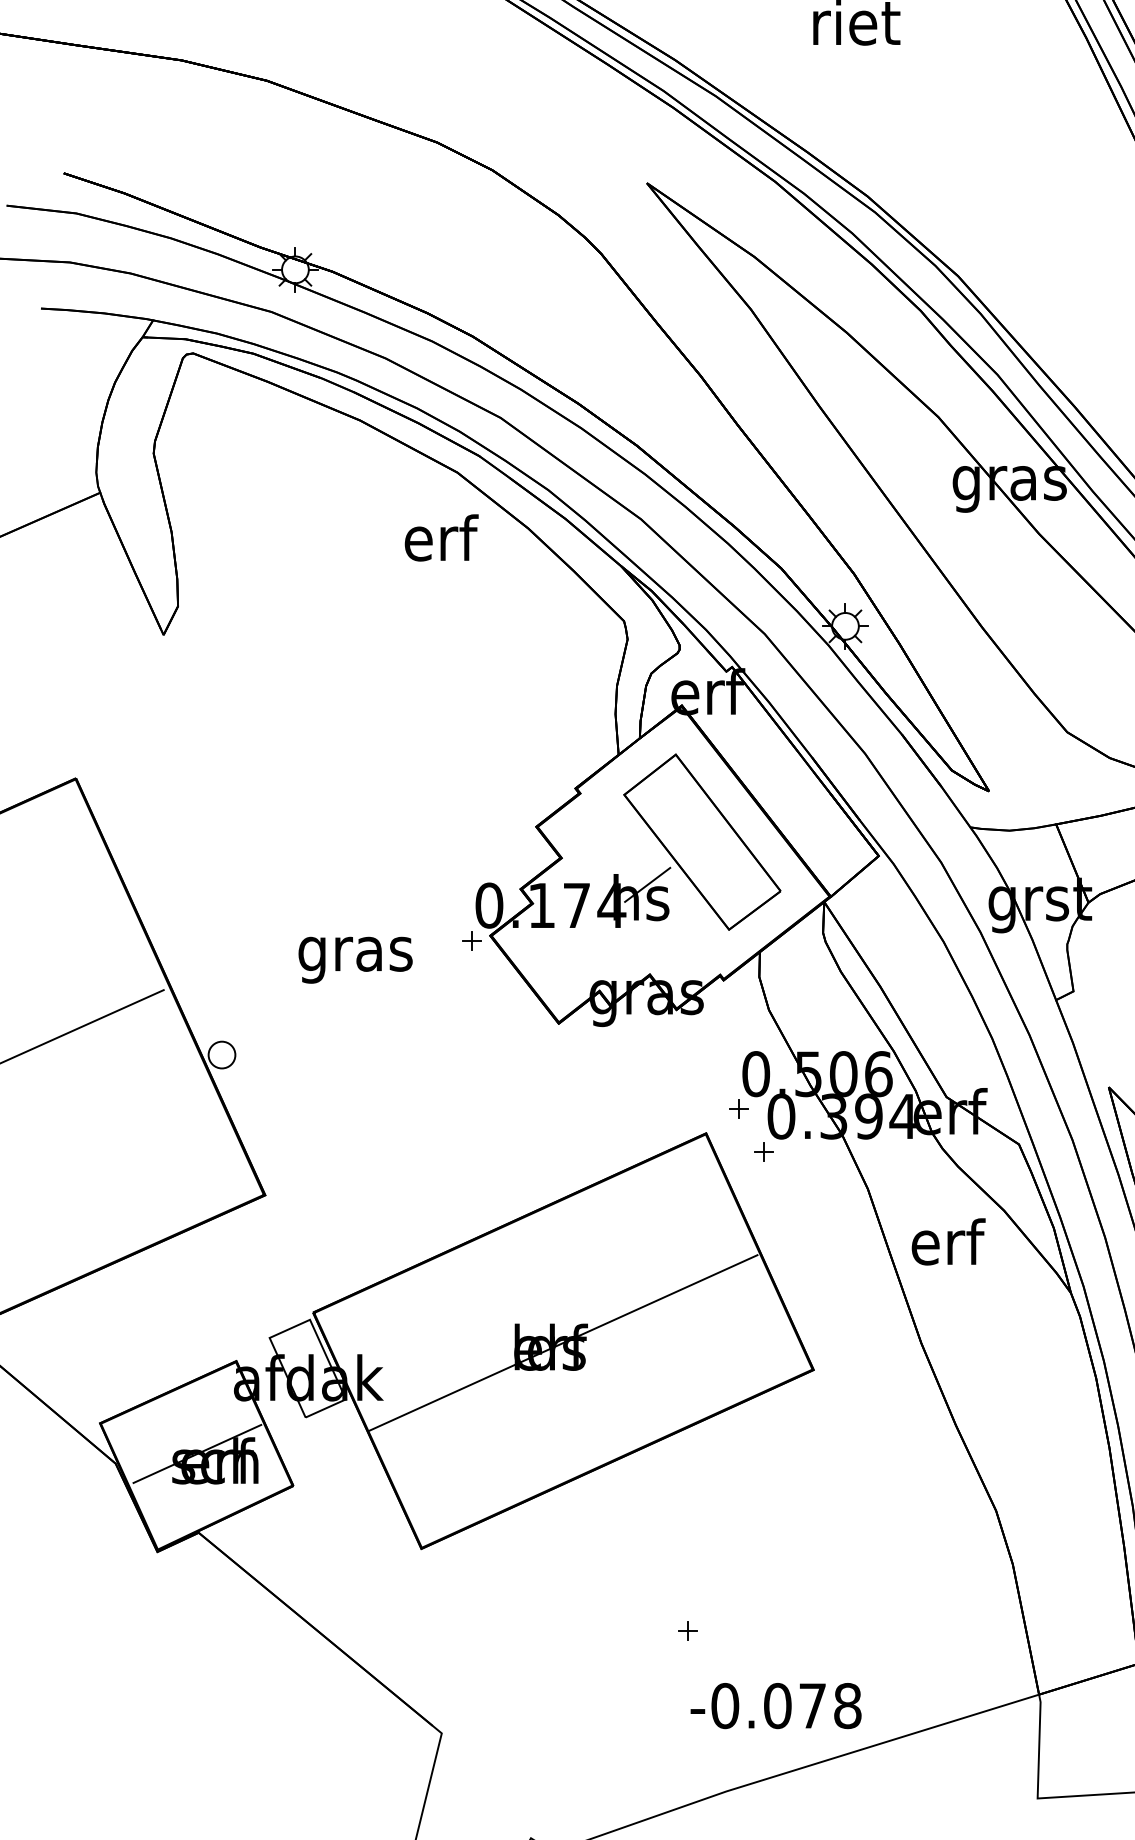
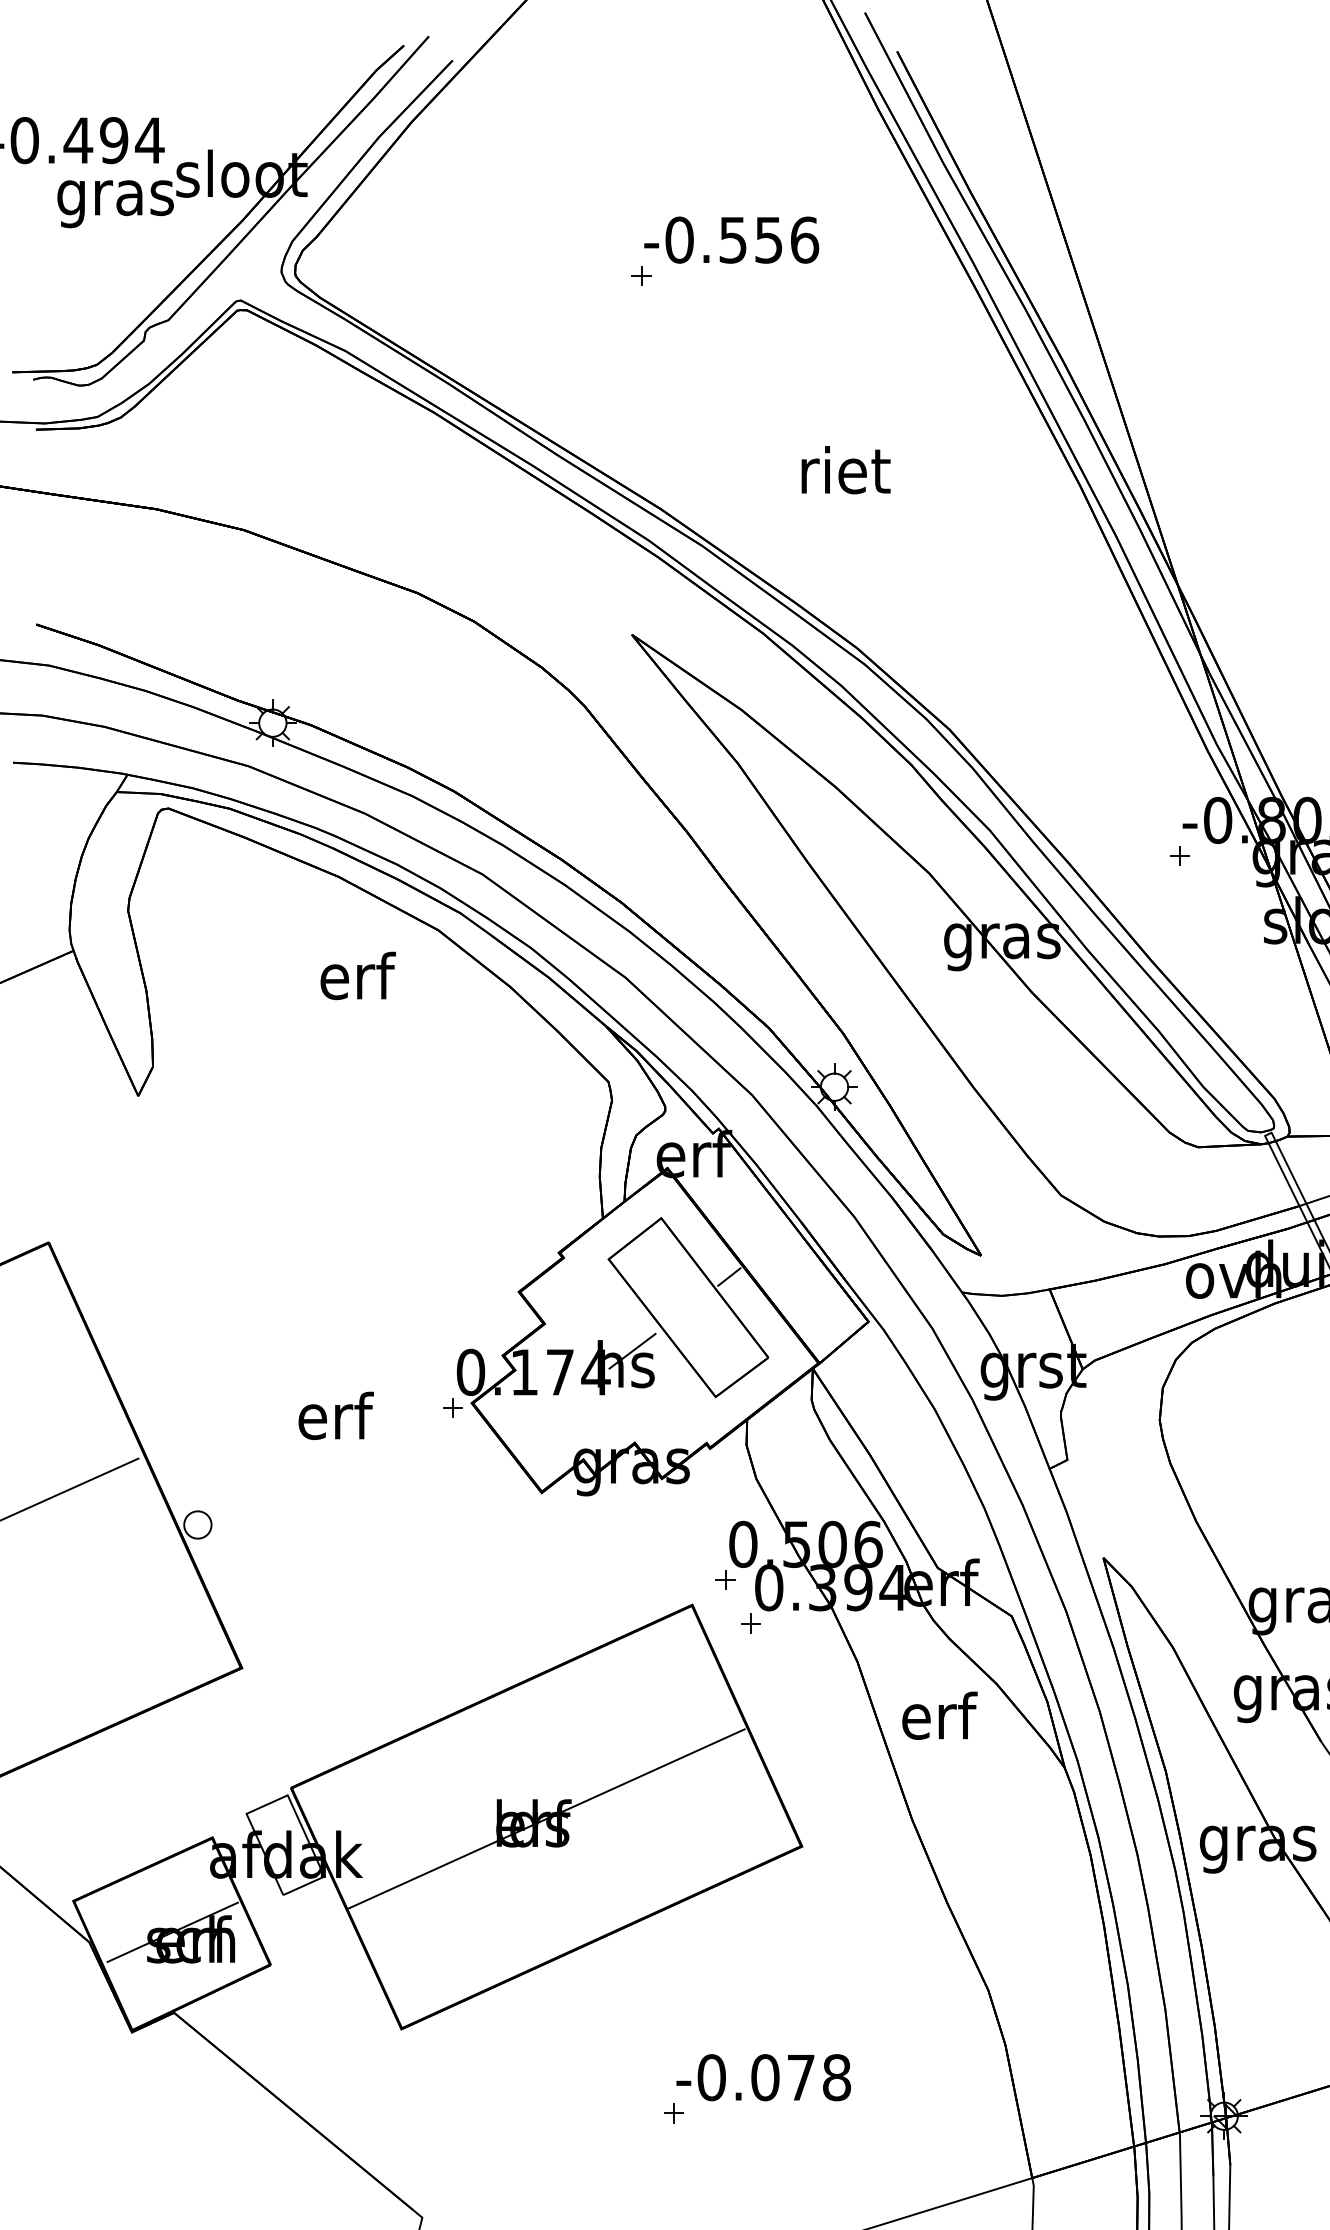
text: (440, 537) -> (357, 975), moved
line: (742, 811) -> (729, 1276), added
text: (355, 953) -> (334, 1421), gras -> erf
text: (775, 1705) -> (763, 2077), moved

